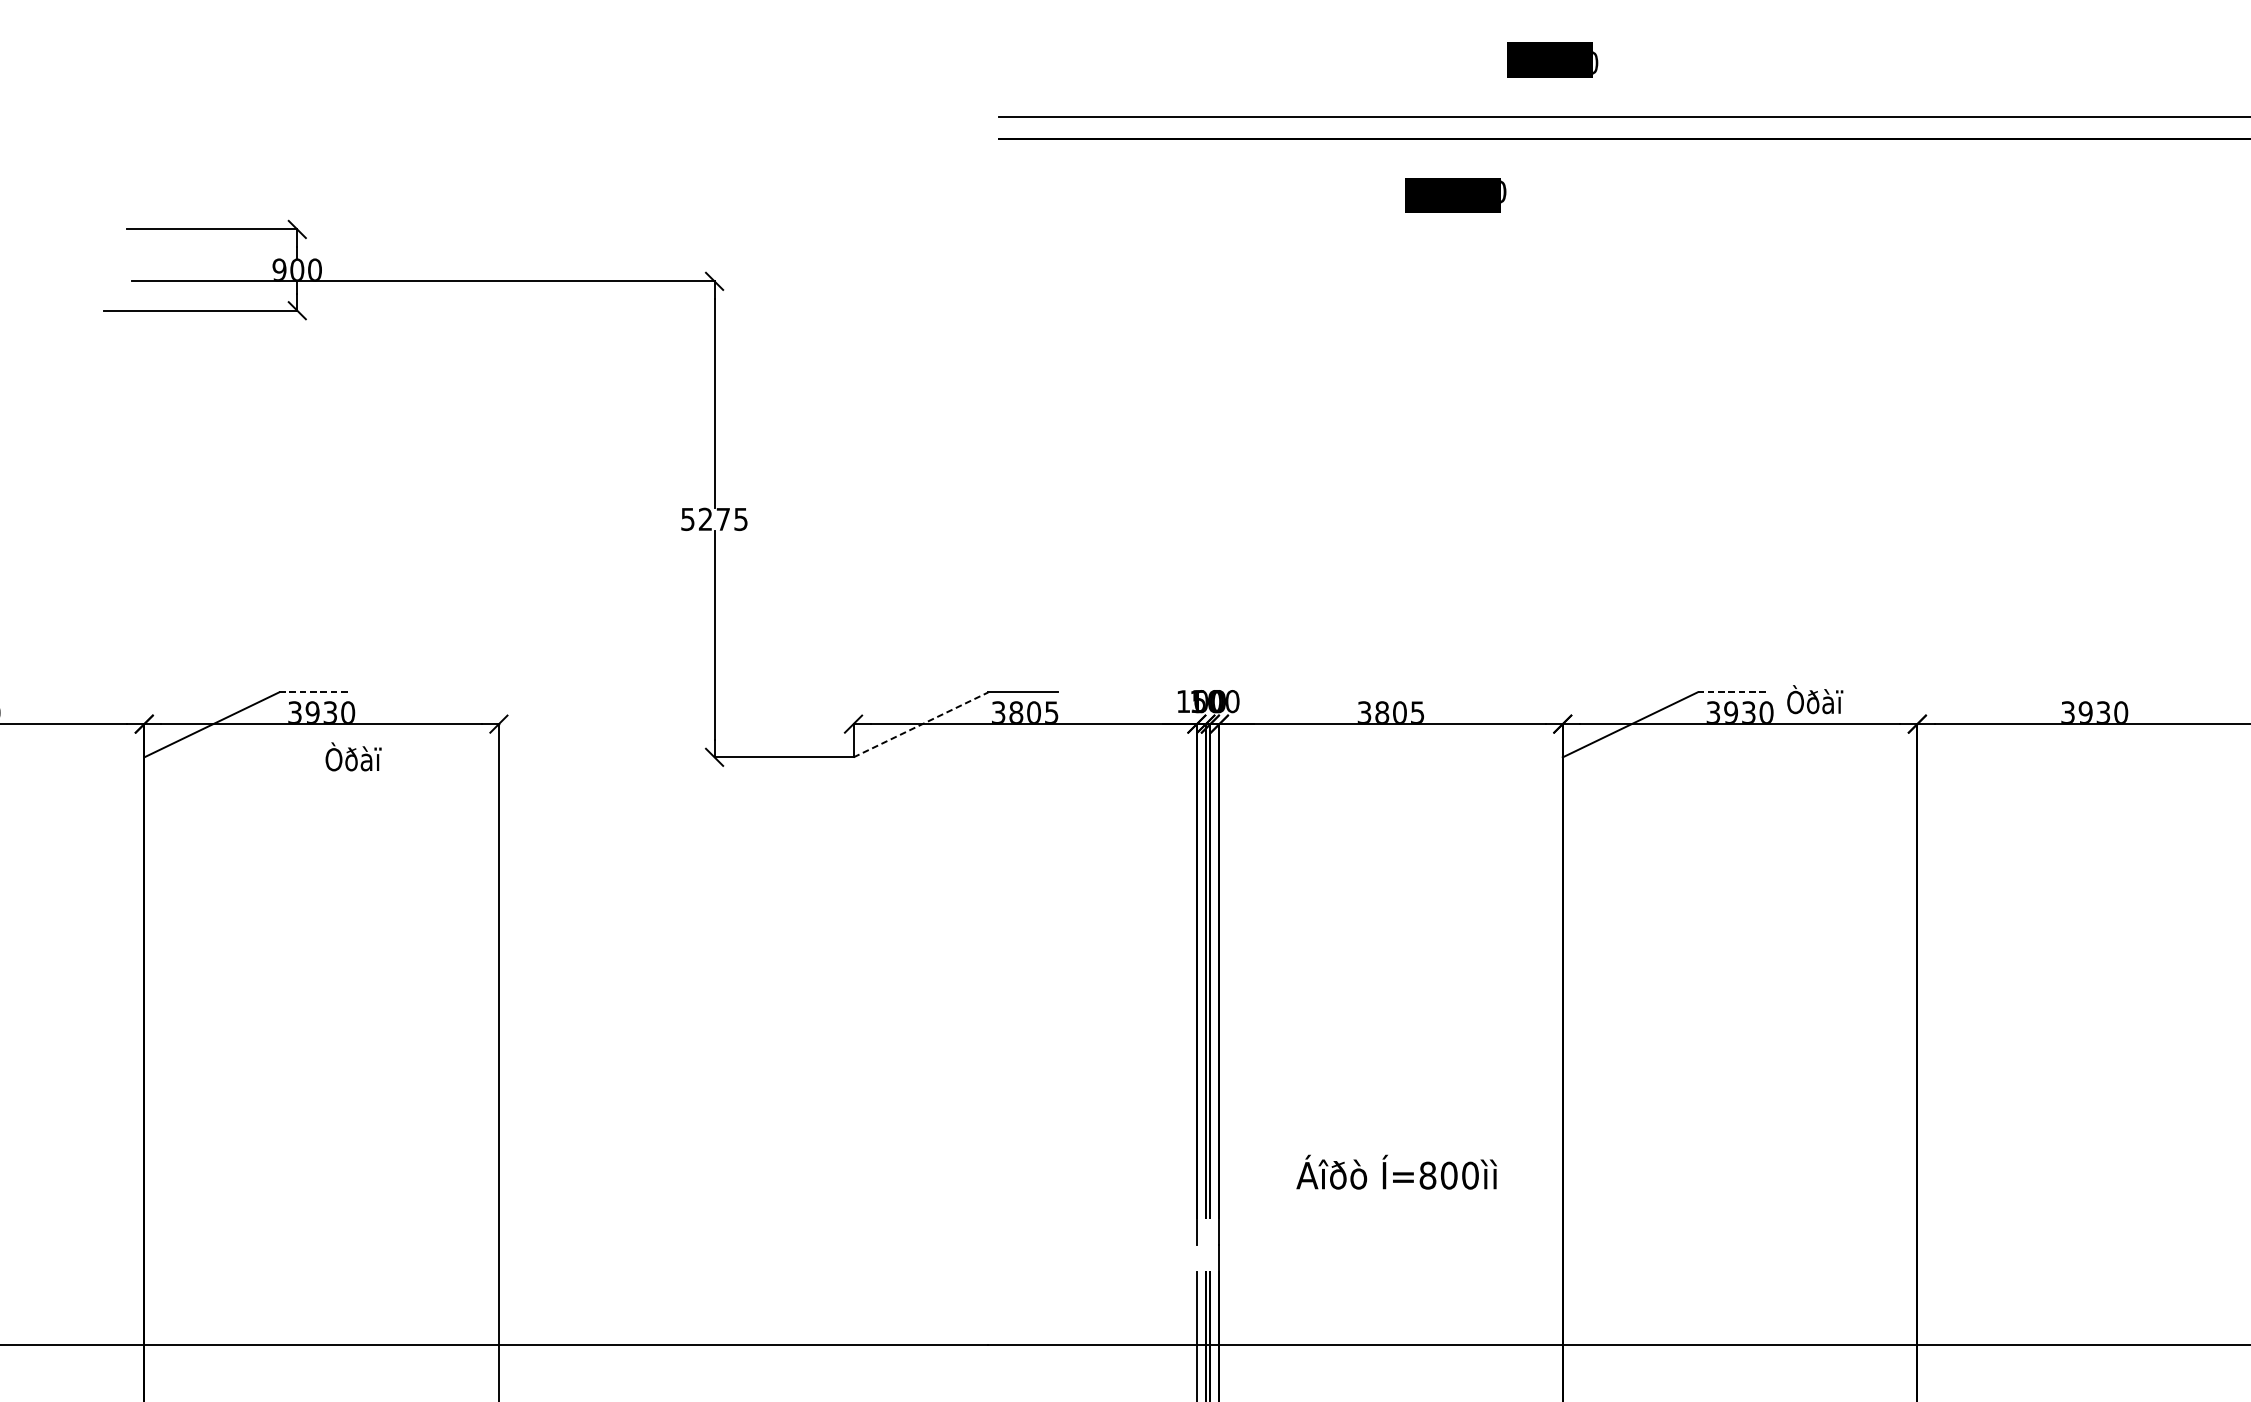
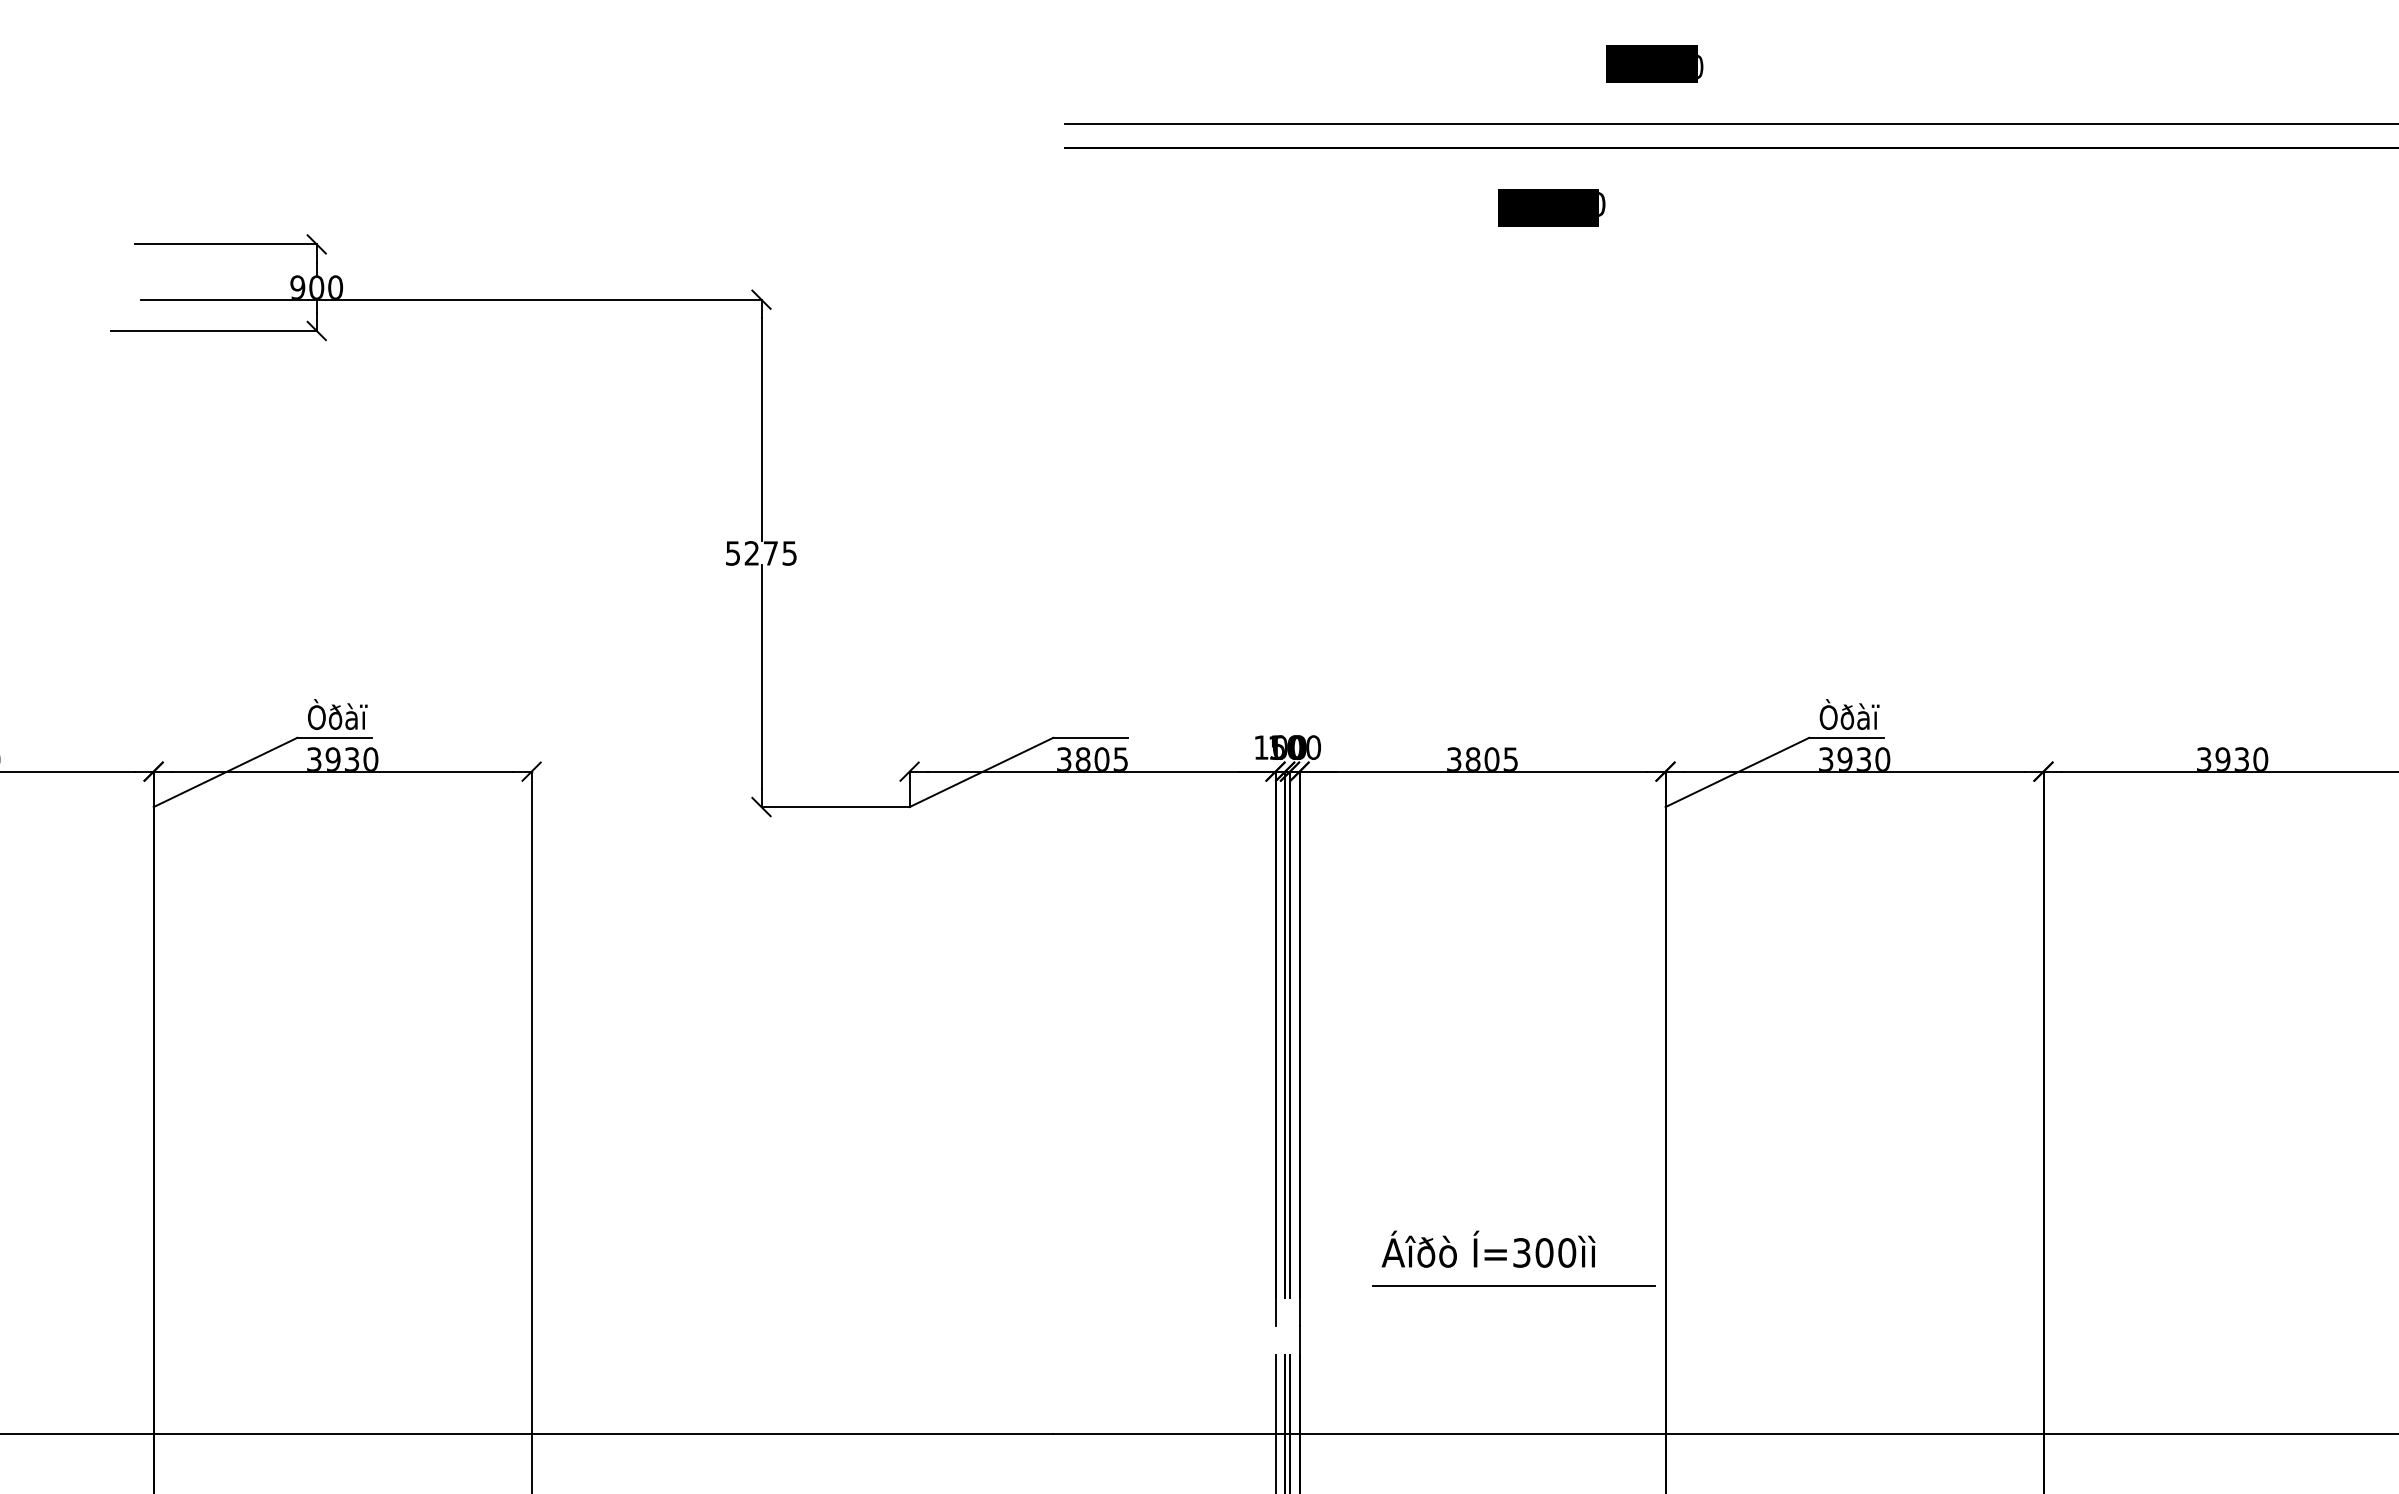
line: (314, 692) -> (335, 737), dashed -> solid
line: (1733, 692) -> (1847, 737), dashed -> solid
text: (1815, 699) -> (1849, 714), moved
line: (920, 724) -> (981, 772), dashed -> solid
text: (353, 756) -> (337, 714), moved
text: (1427, 1175) -> (1521, 1252), Í=800ìì -> Í=300ìì
line: (1420, 1206) -> (1513, 1285), added

